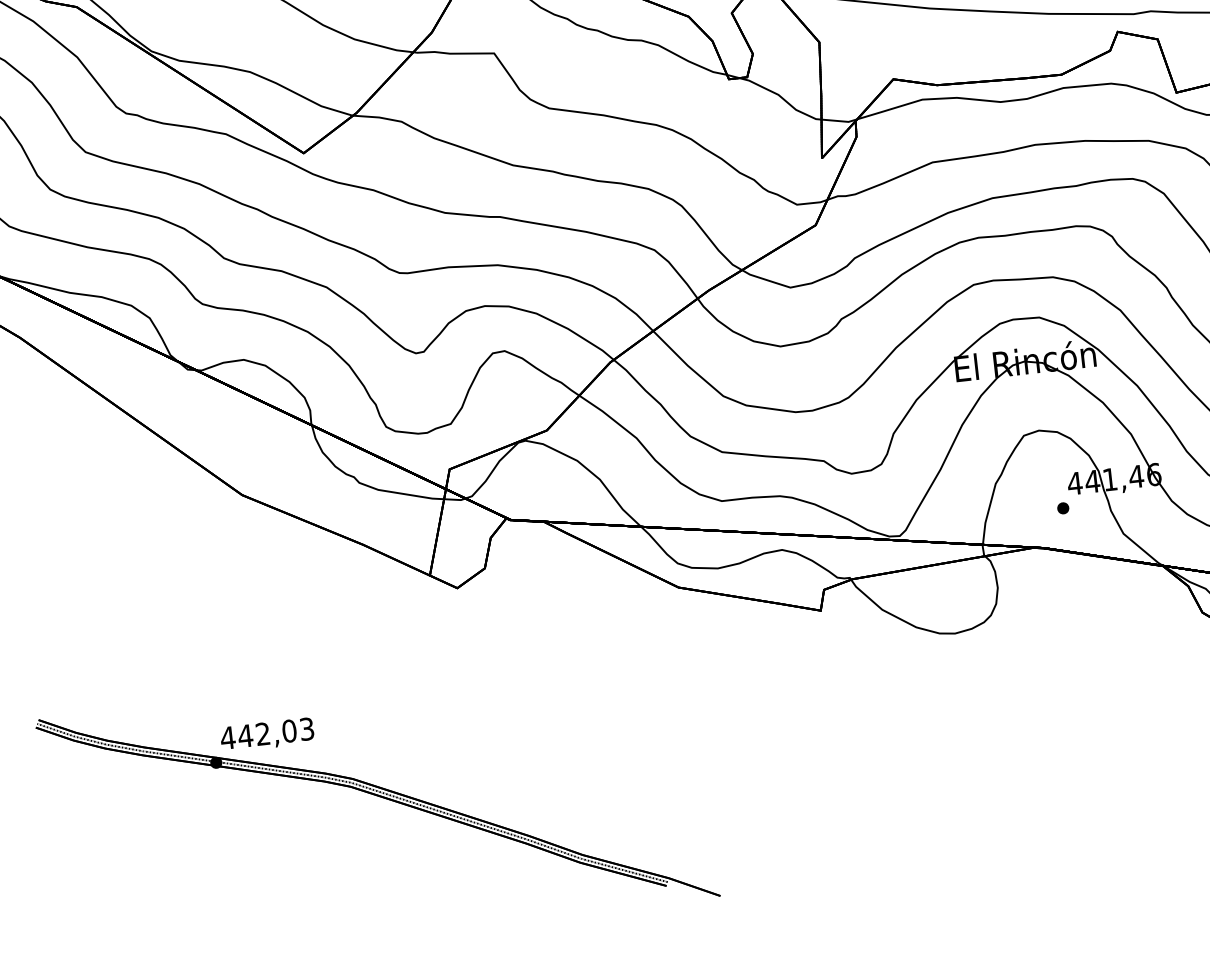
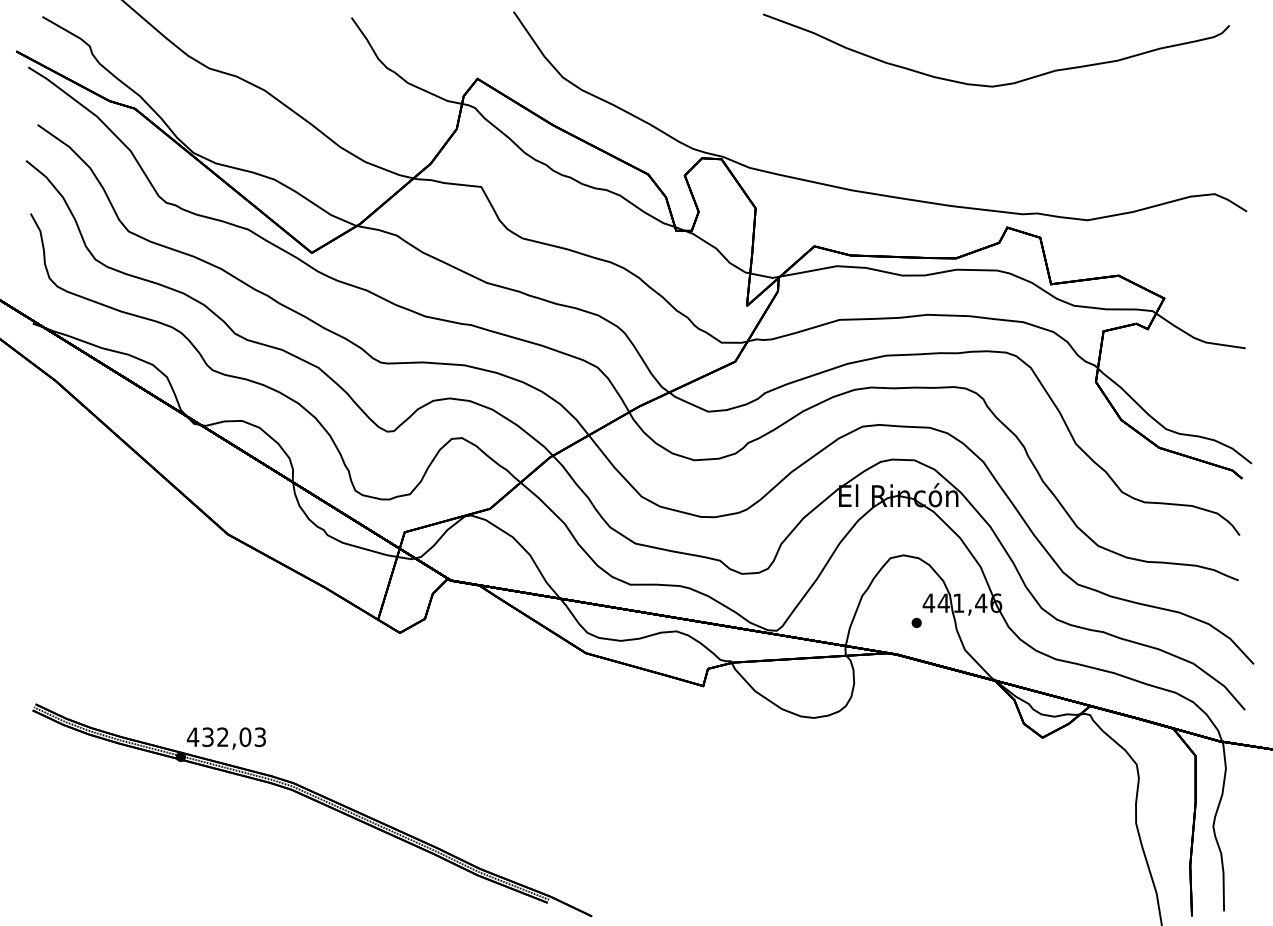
text: (244, 736) -> (207, 737), 442,03 -> 432,03

